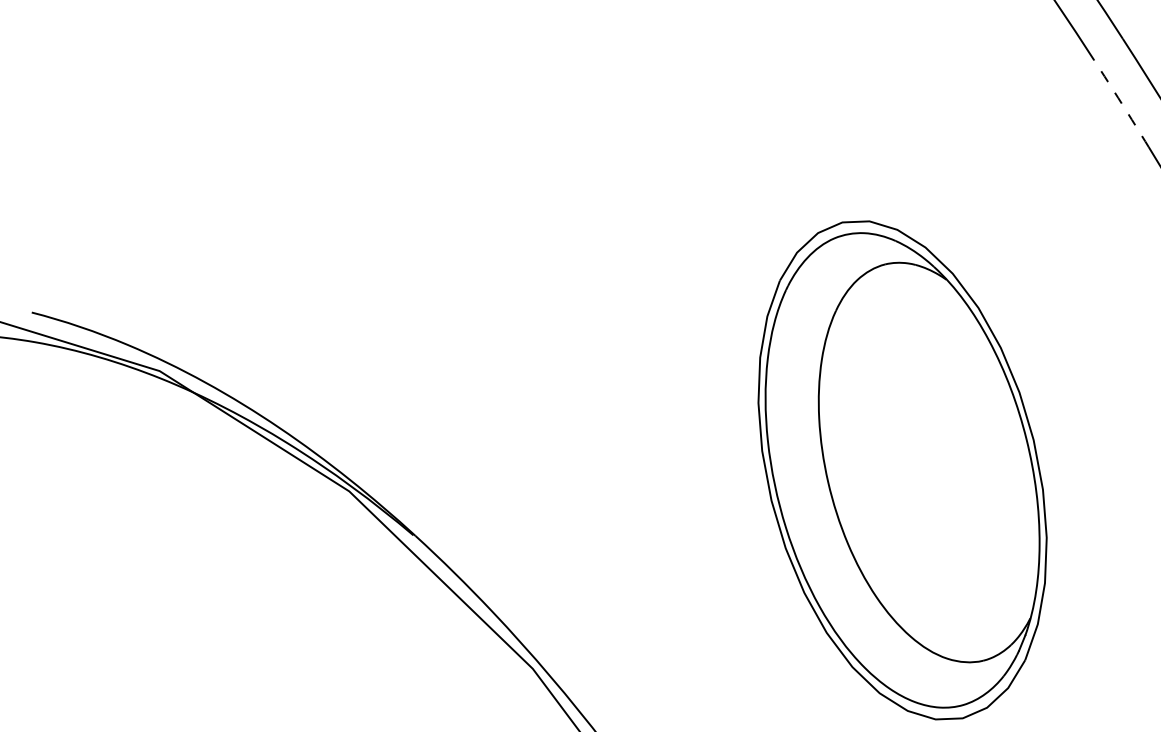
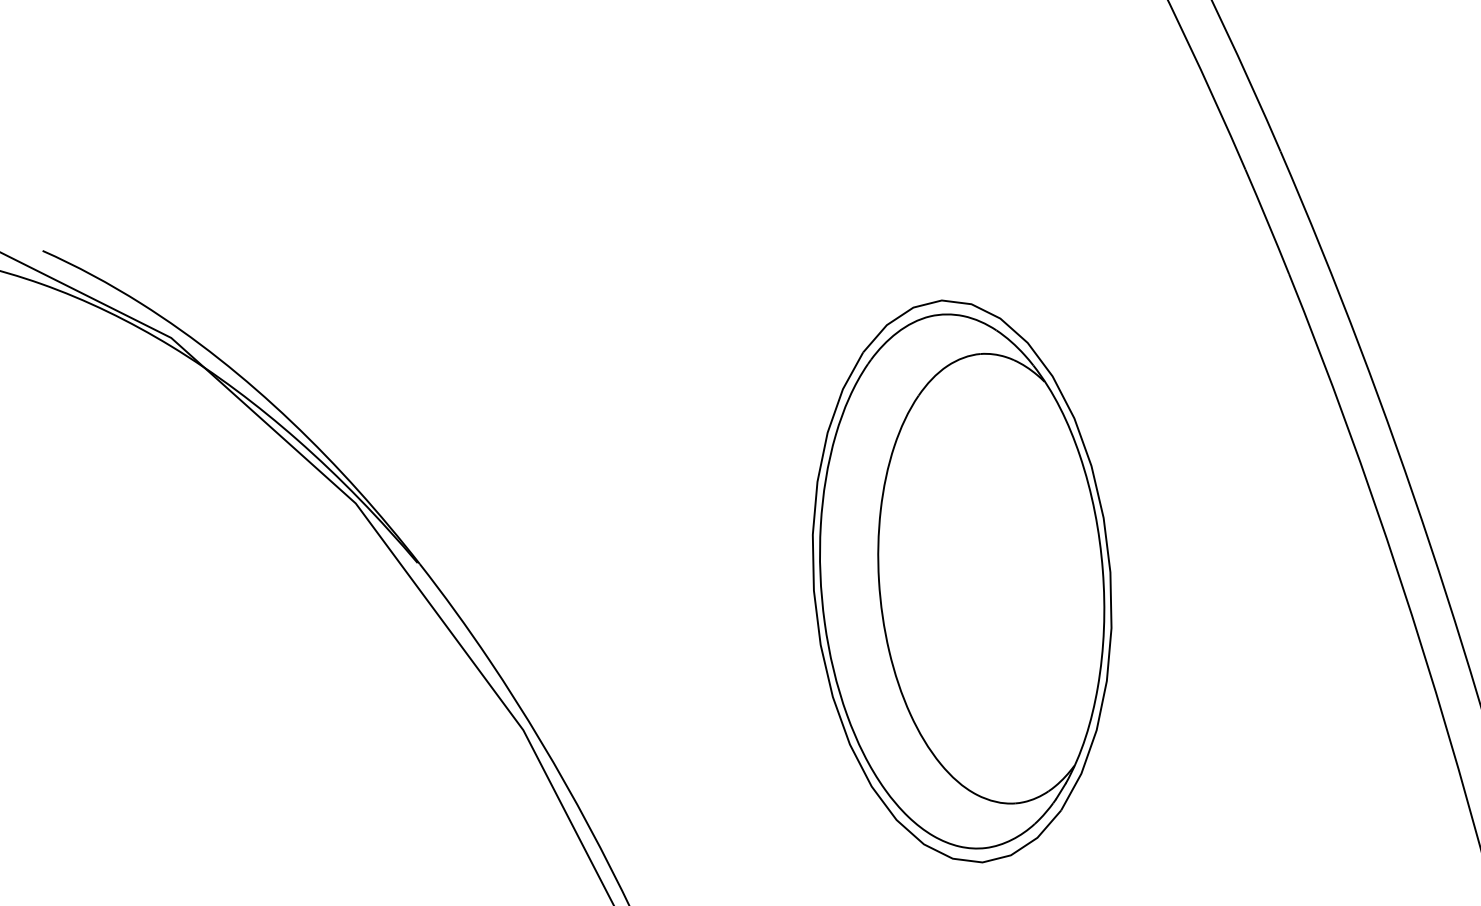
arc: (1121, 103) -> (1267, 221), dashed -> solid

